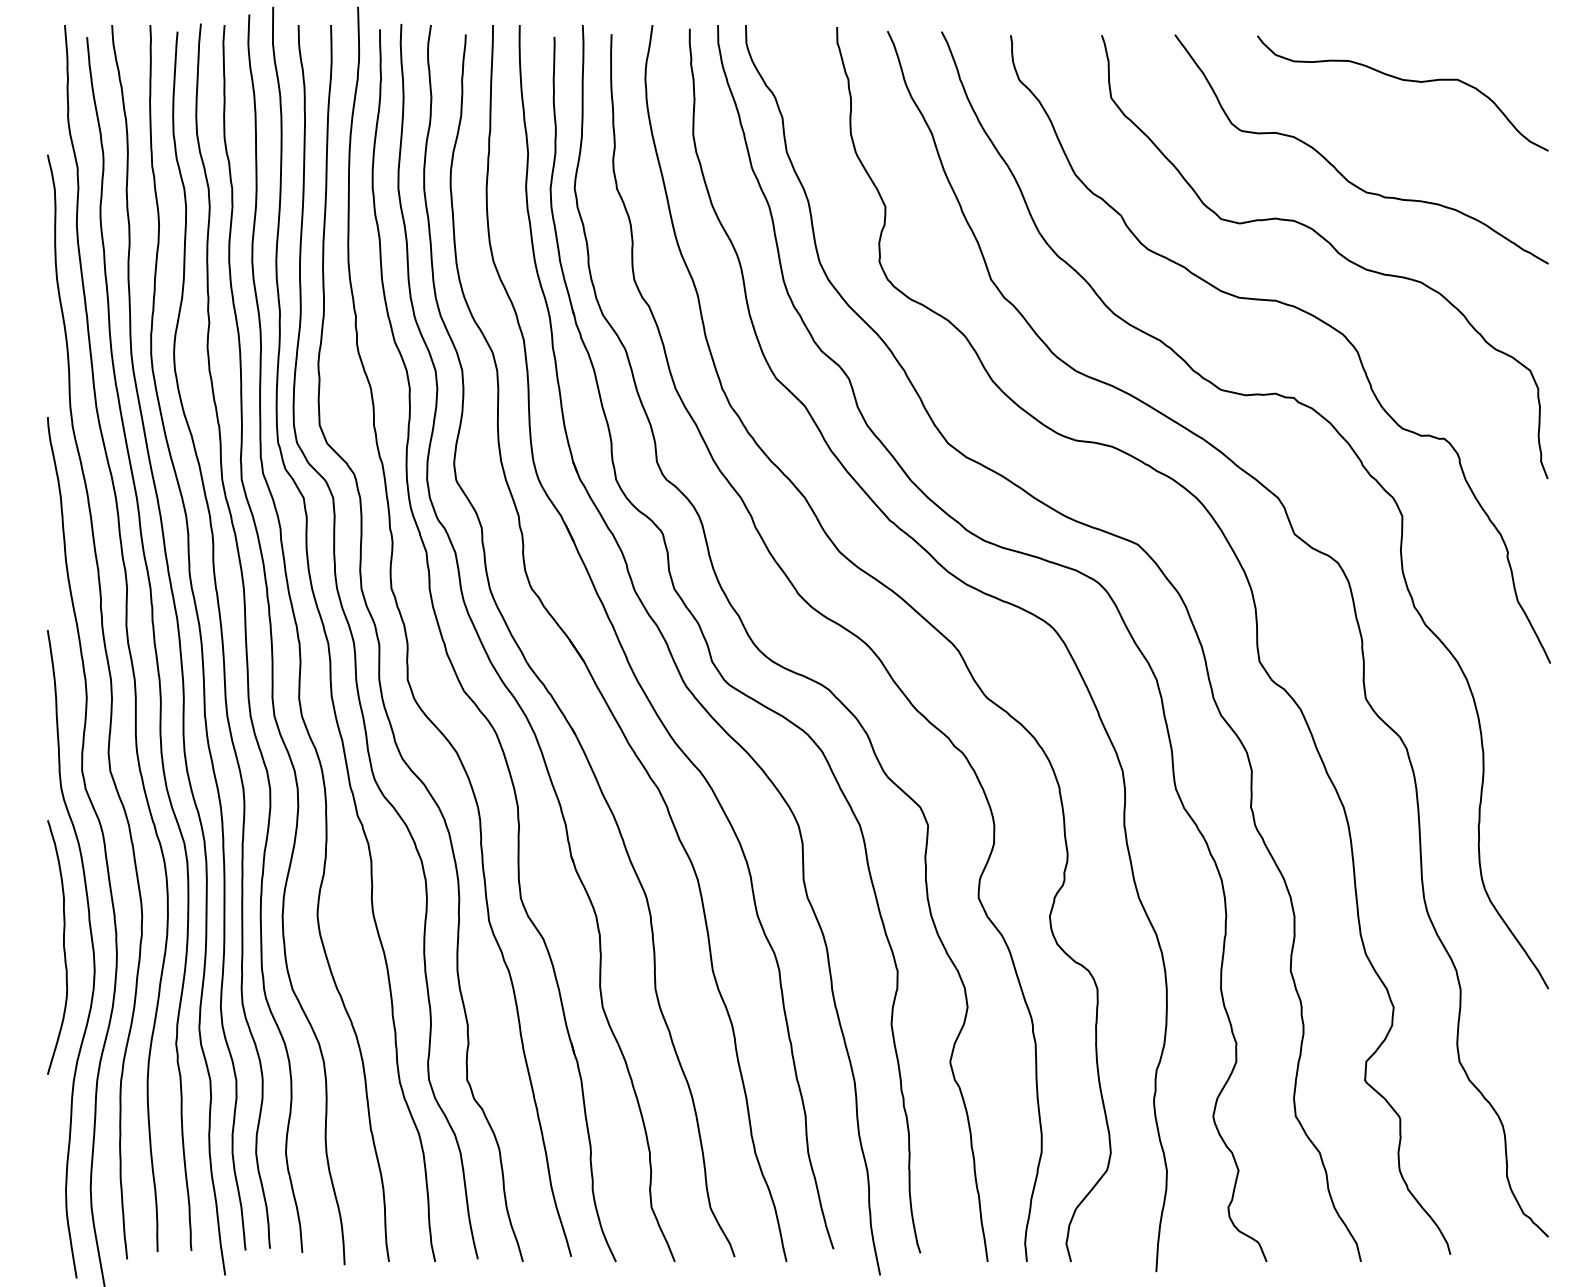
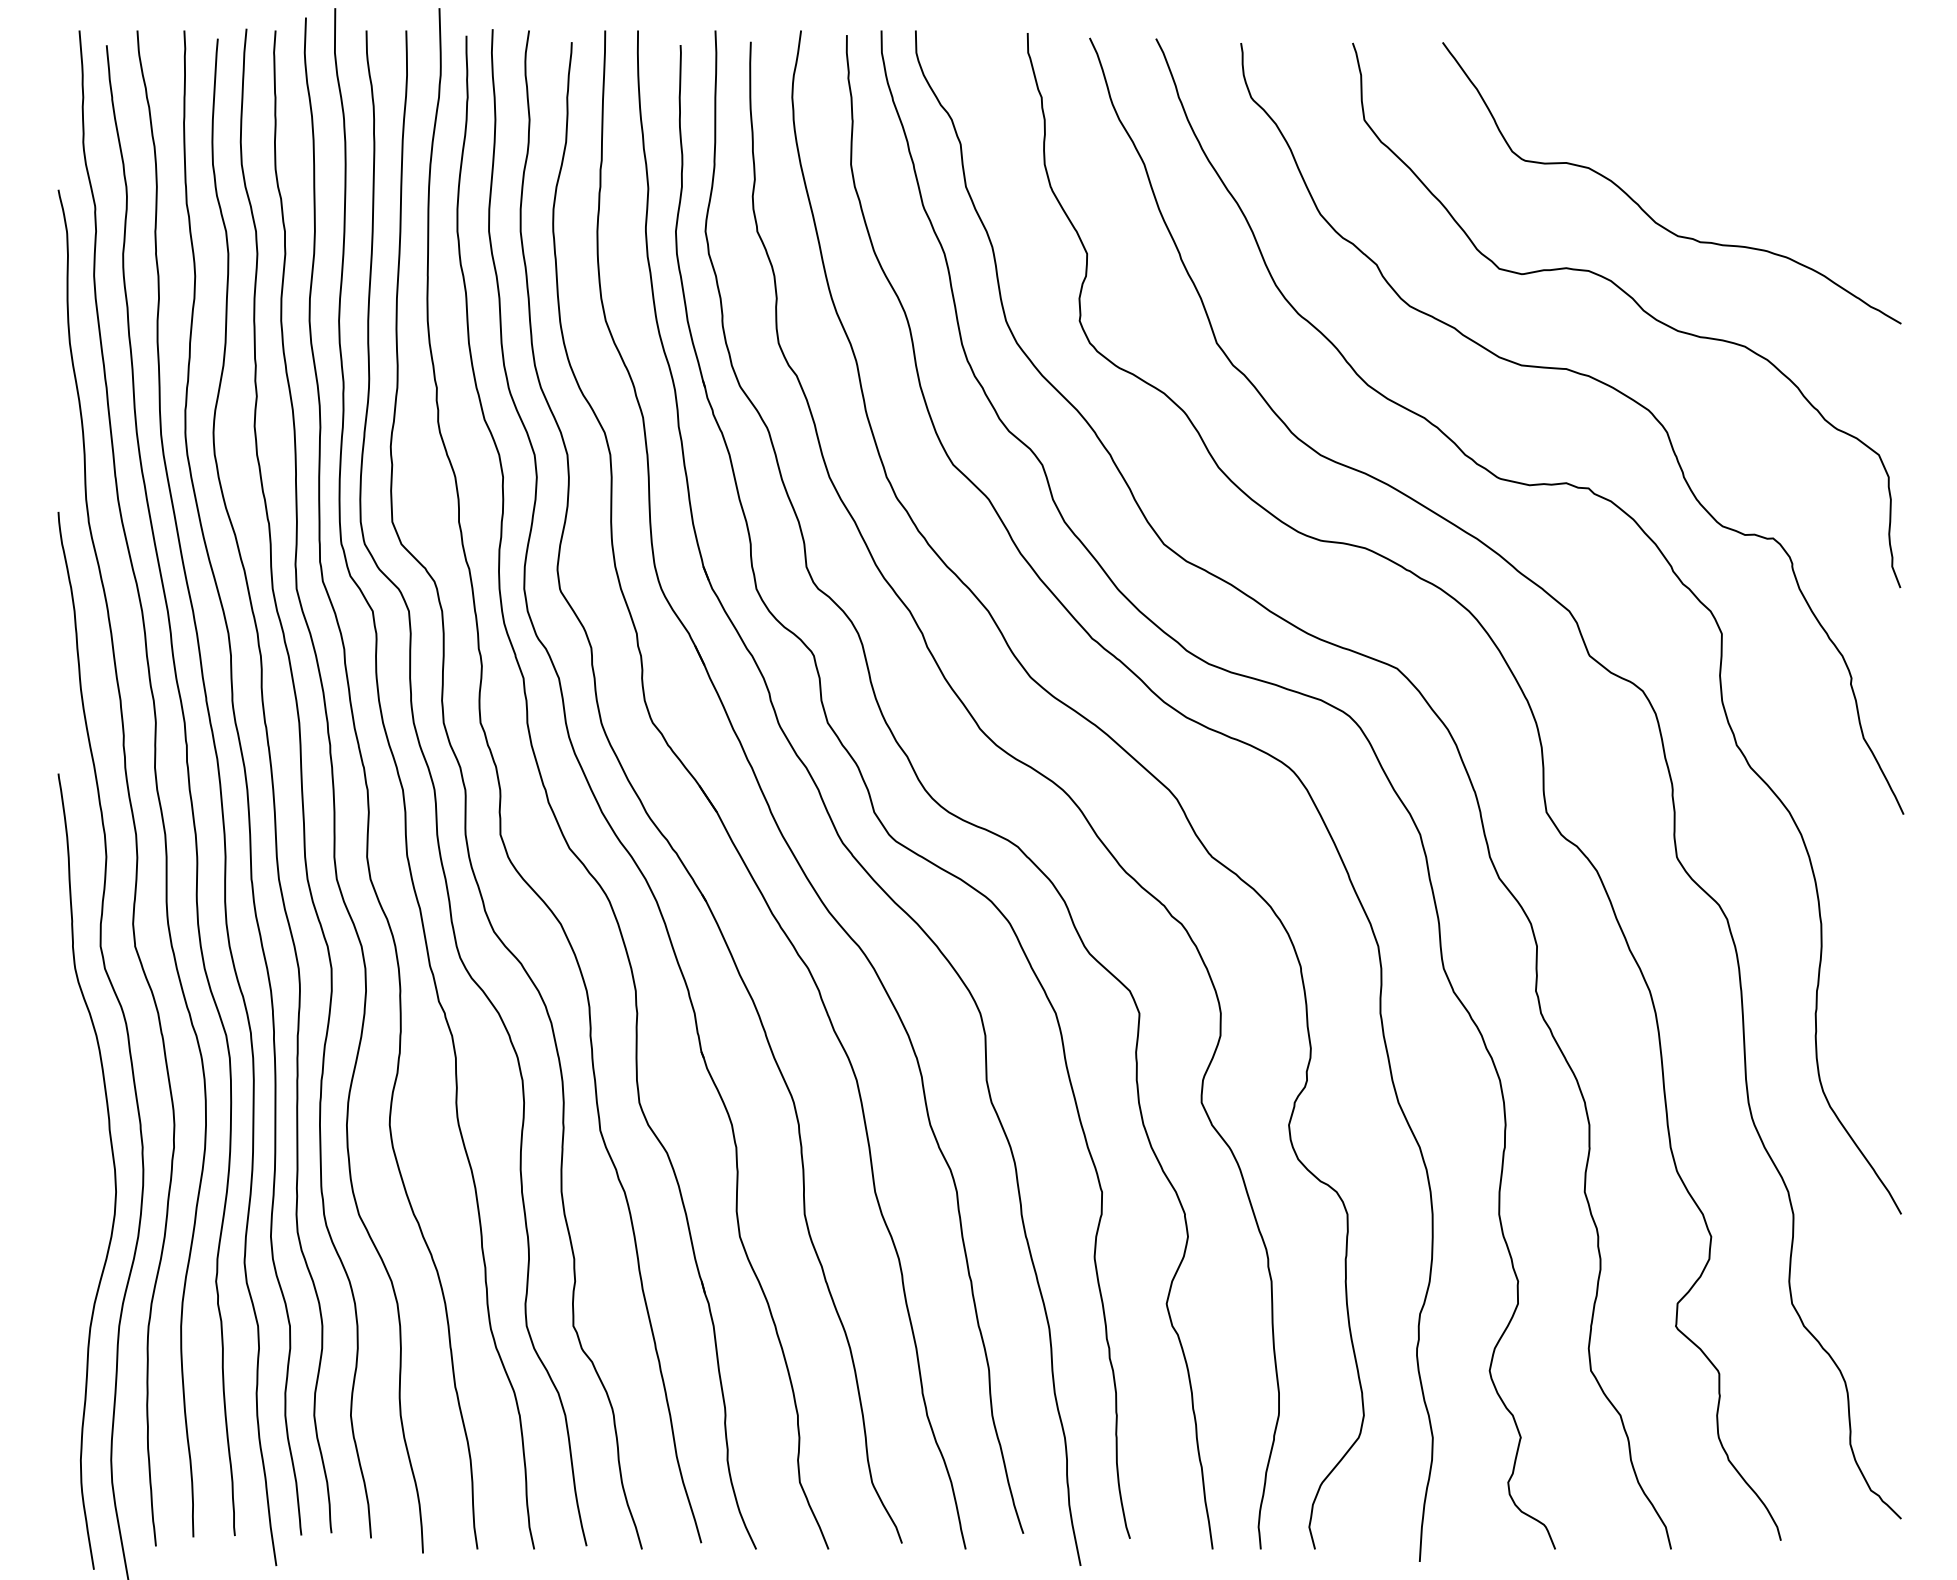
curve: (1405, 81) -> (1725, 99), removed
curve: (63, 947) -> (77, 1163), removed

